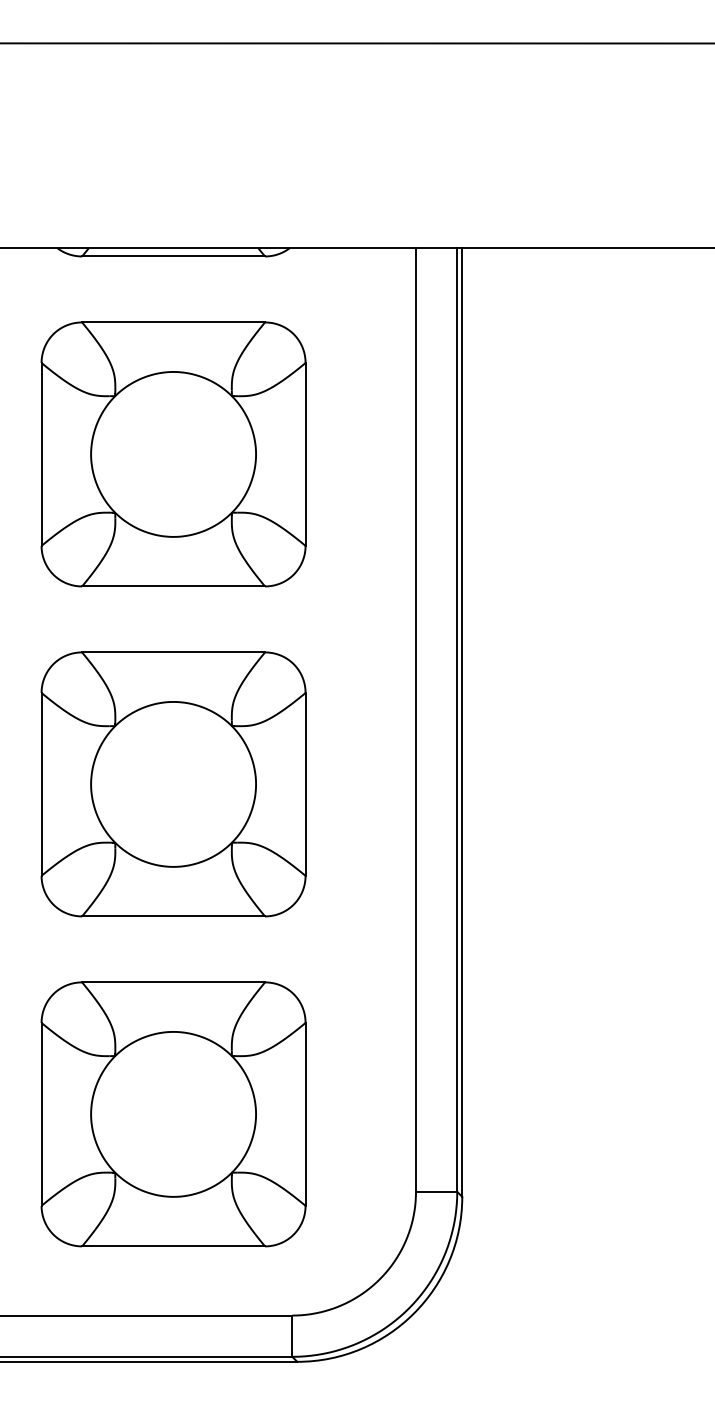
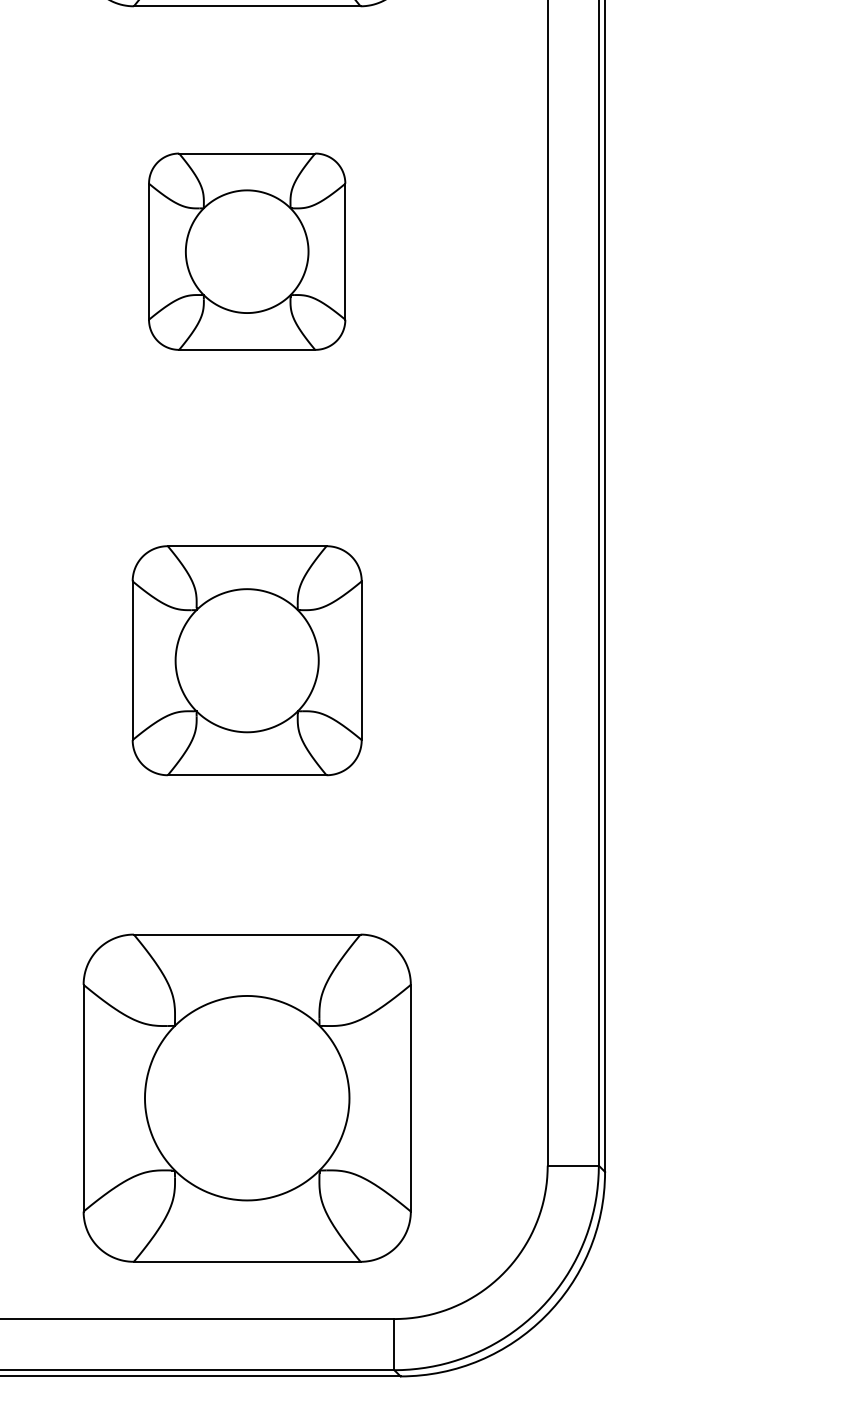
part: (173, 454) -> (247, 251), size x0.6
part: (173, 784) -> (247, 660), size x0.7
part: (173, 1114) -> (247, 1098), moved

